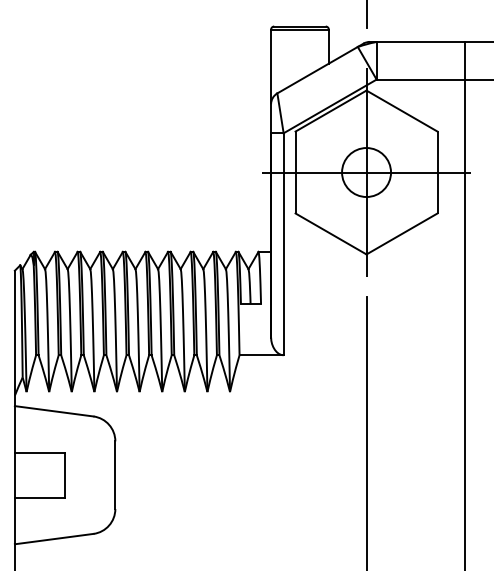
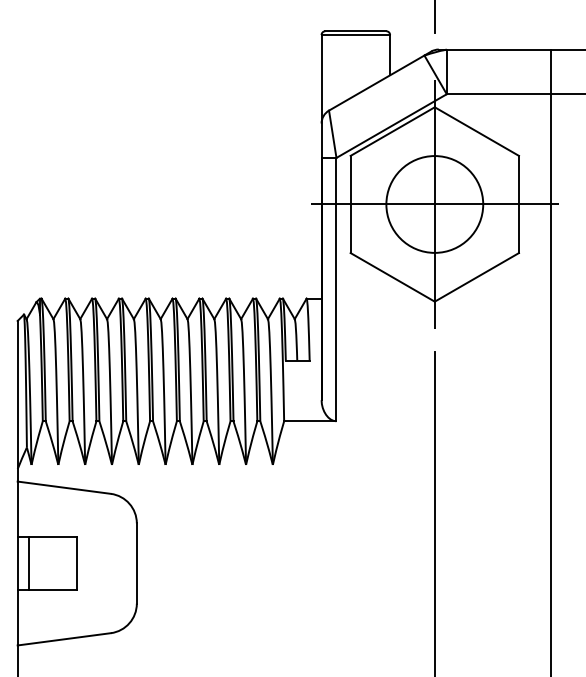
circle: (366, 172) -> (434, 204), size x1.67
line: (24, 475) -> (28, 563), added

